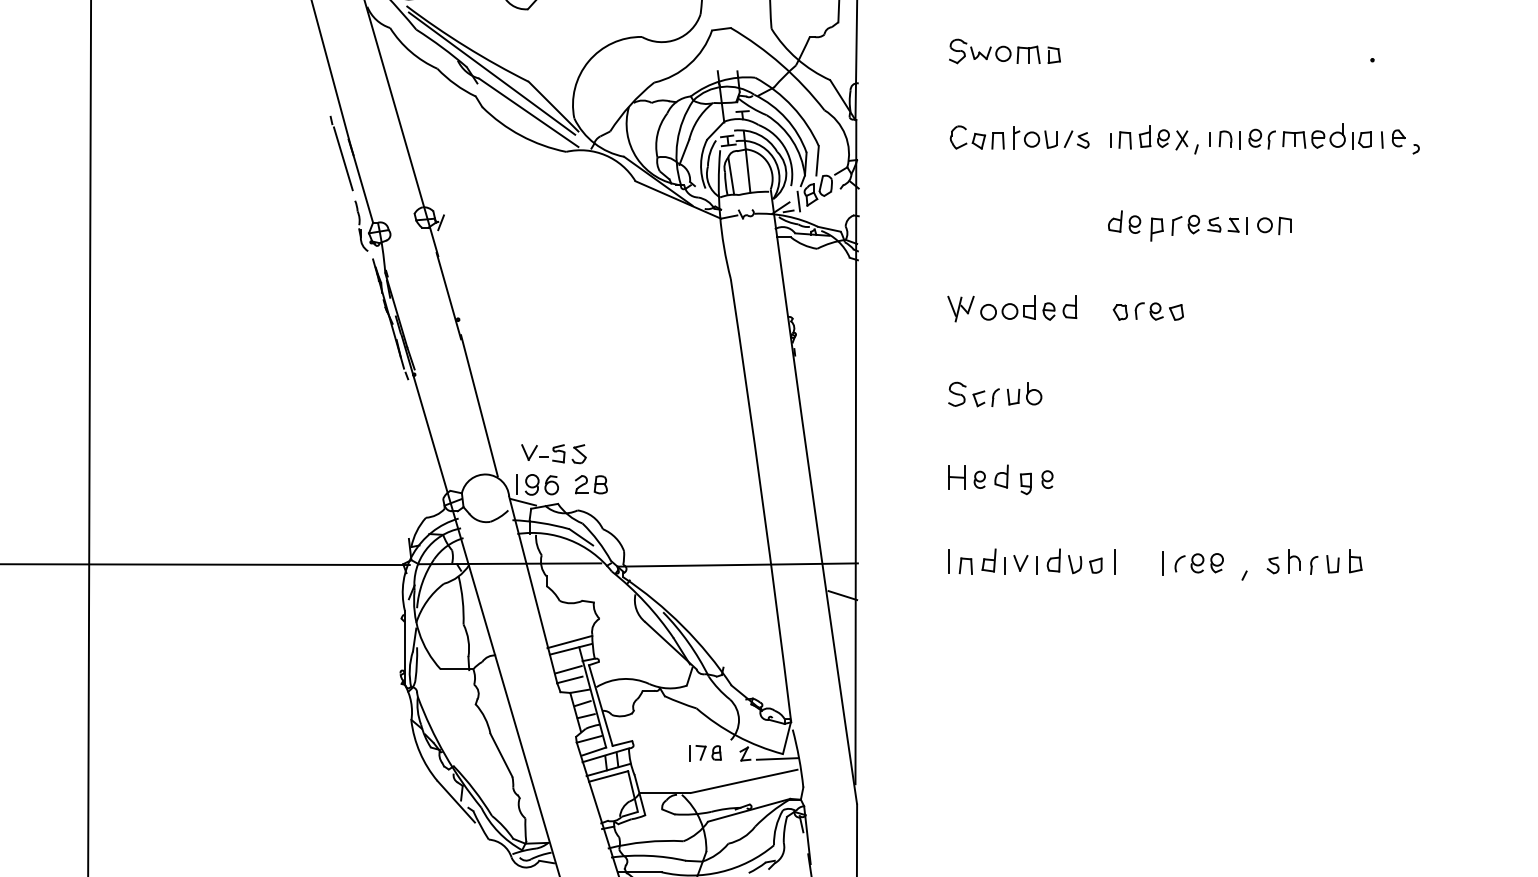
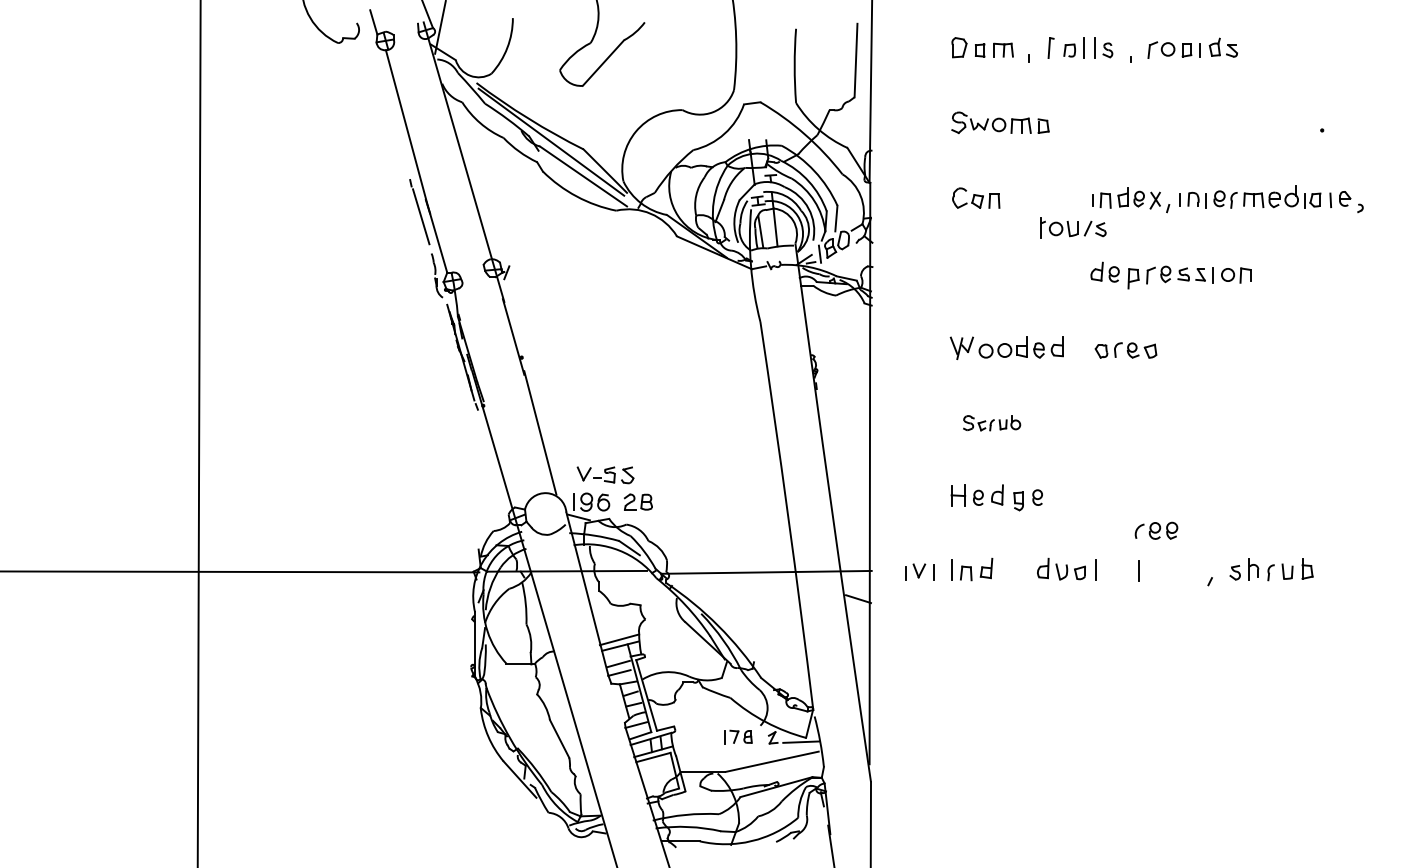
part: (1051, 137) -> (1073, 227), moved
part: (994, 394) -> (991, 423), size x0.7
part: (1199, 562) -> (1156, 530), moved
part: (1021, 564) -> (919, 571), moved

